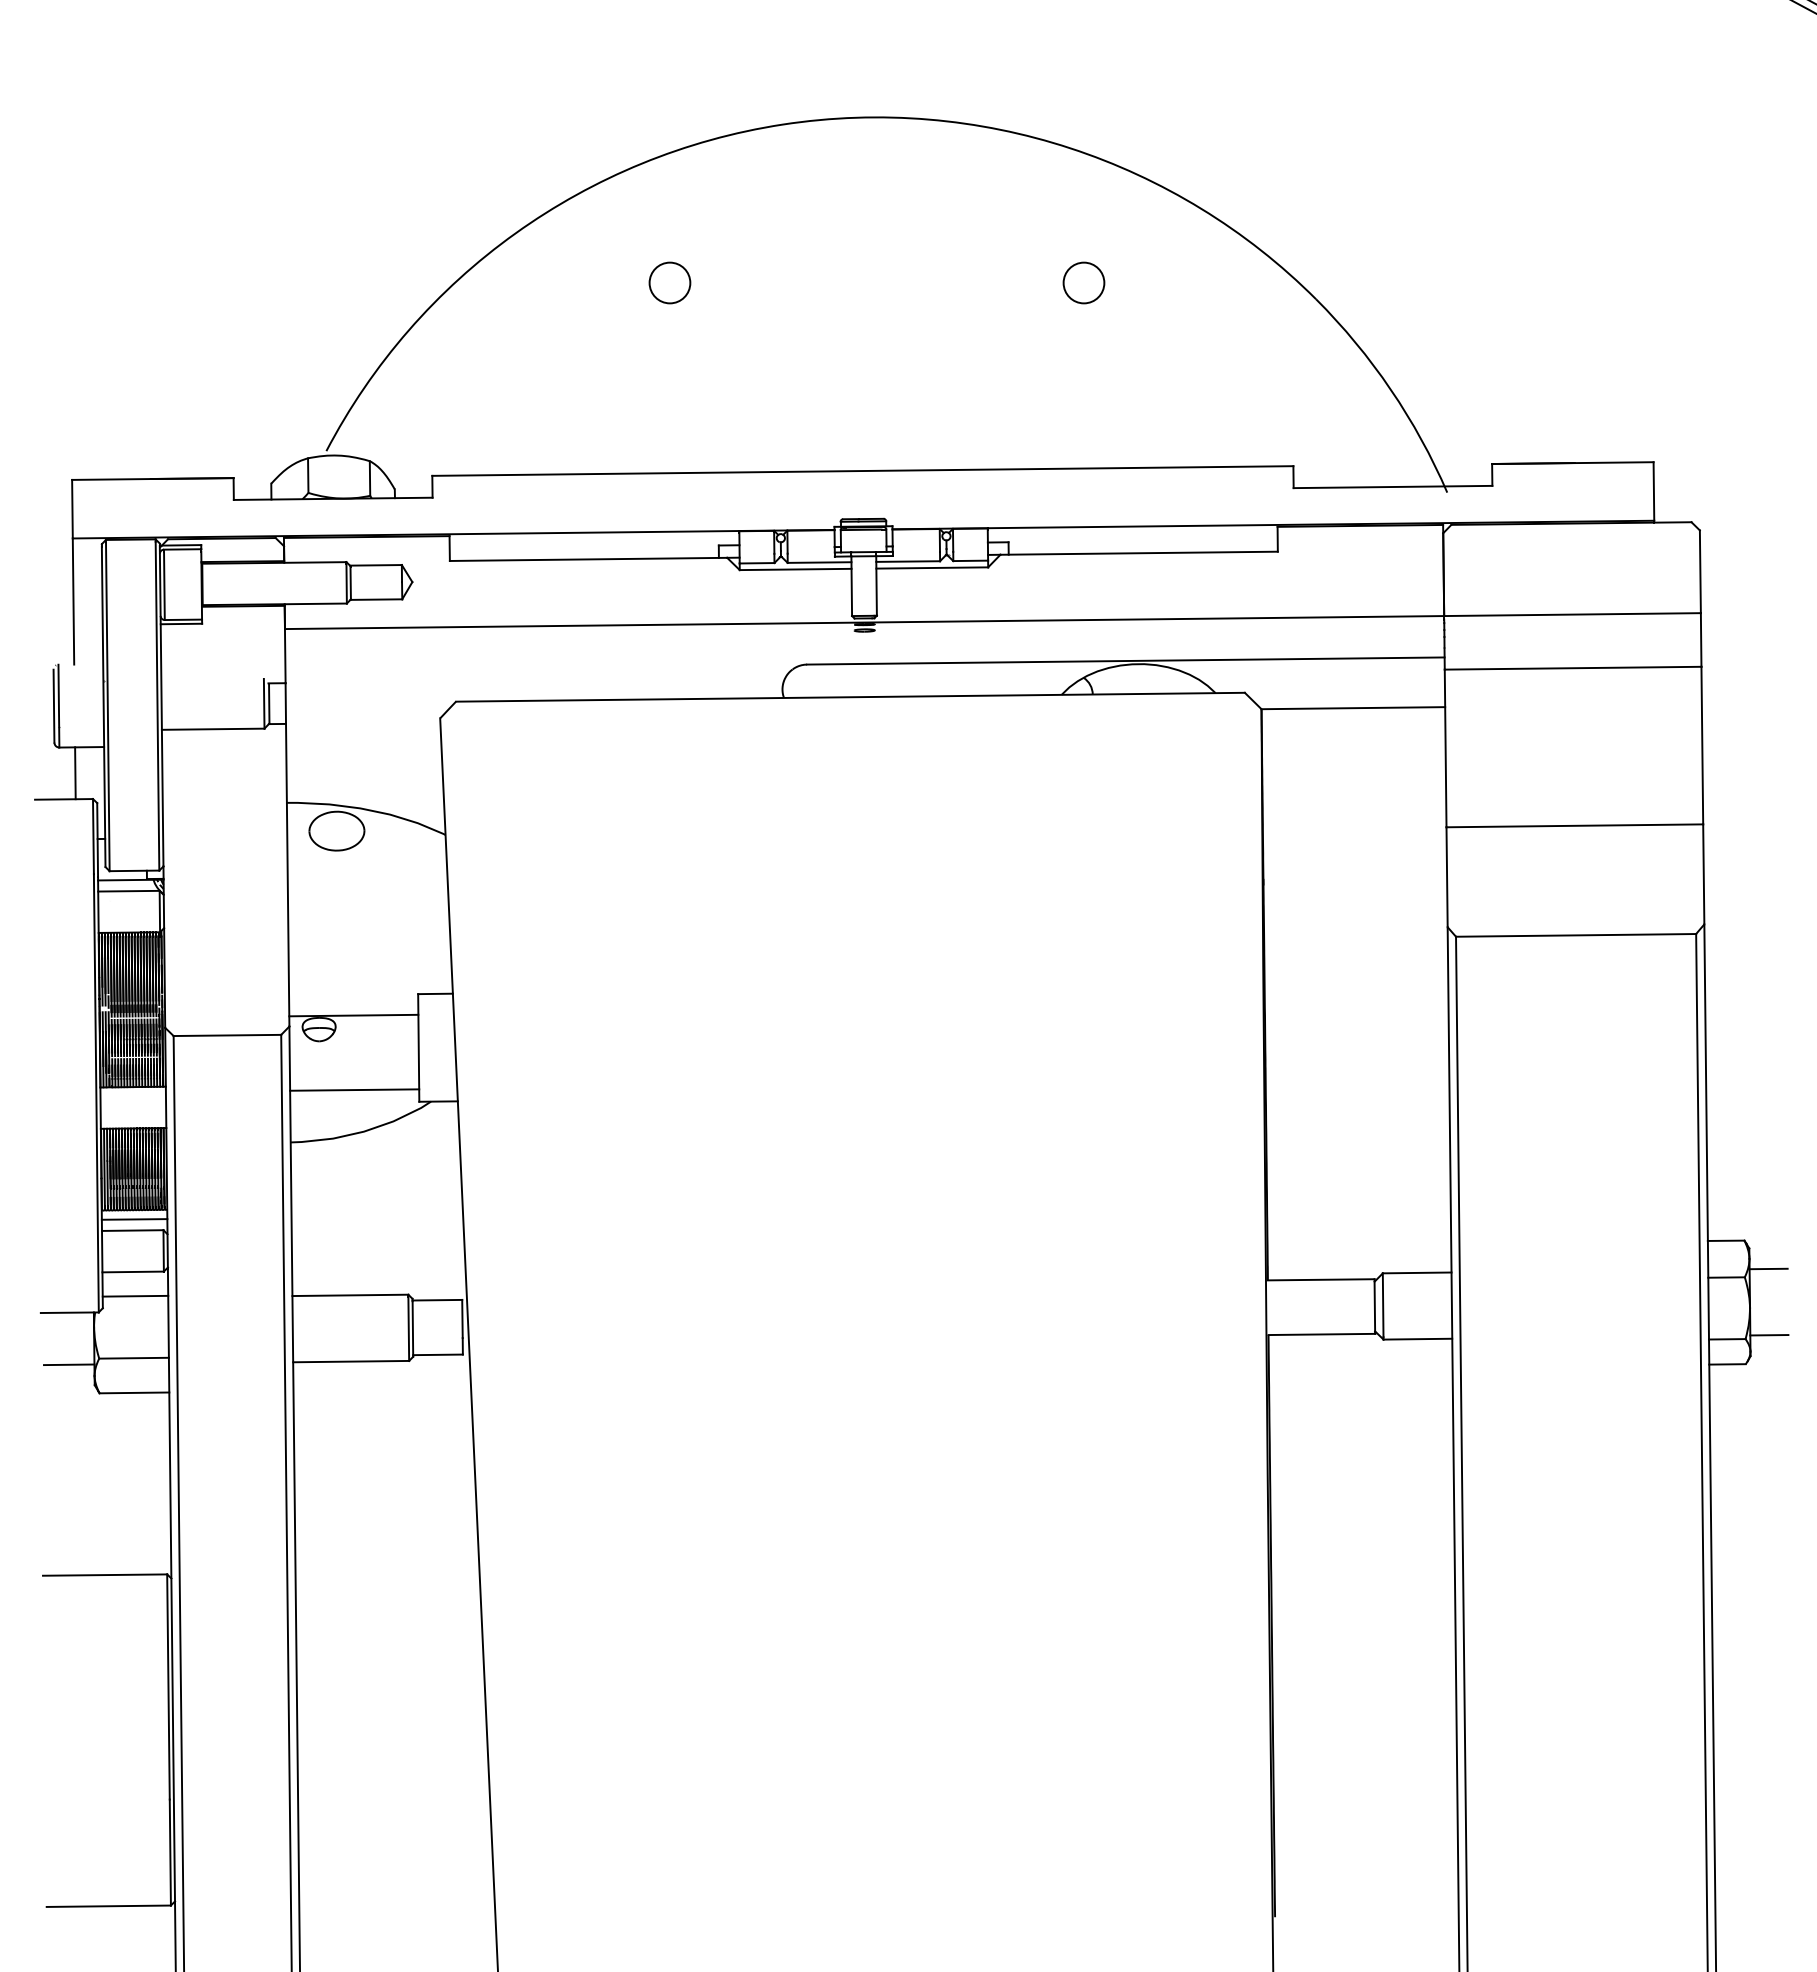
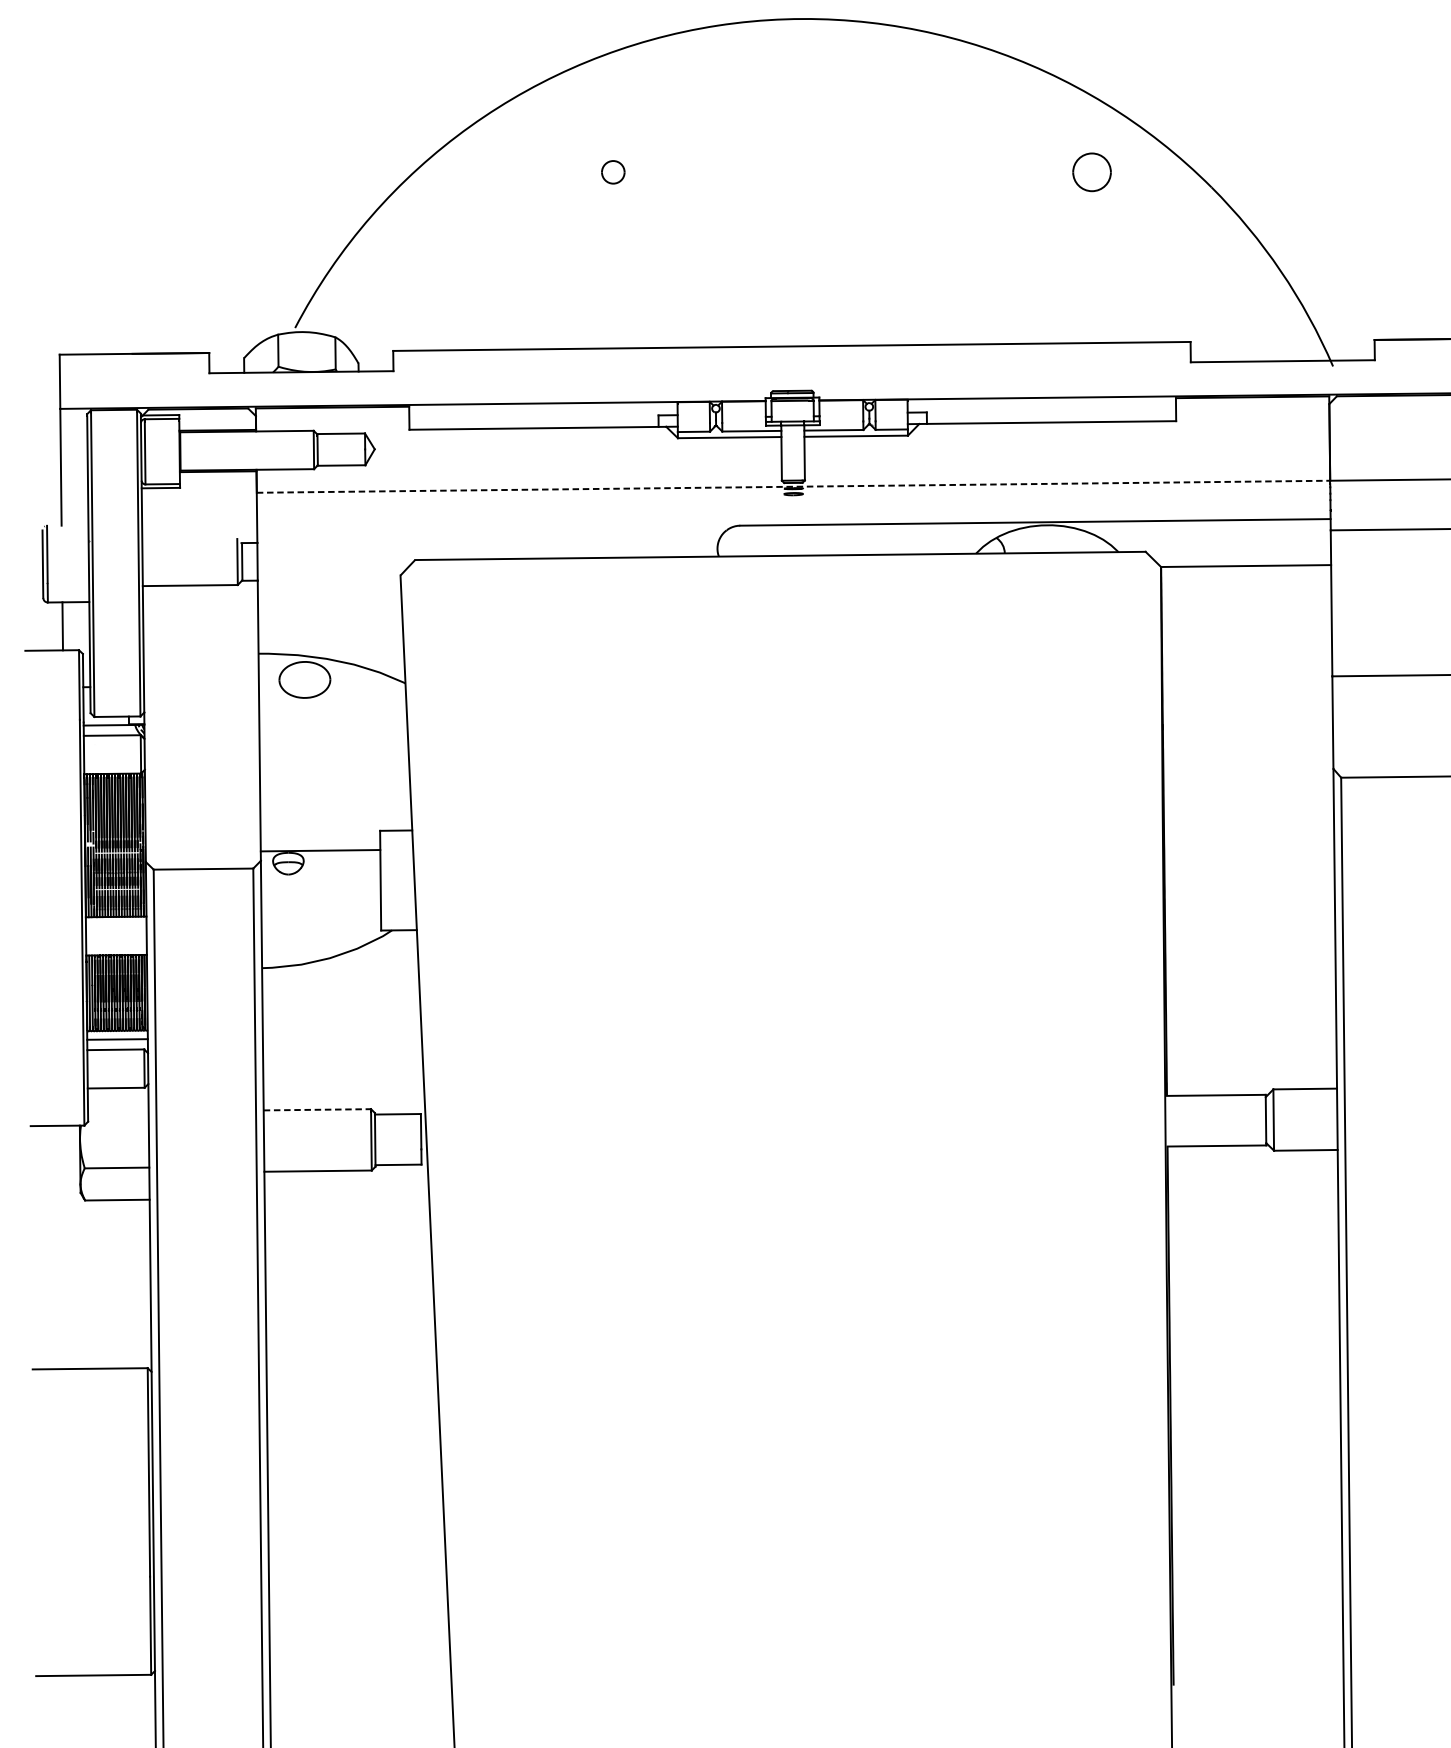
part: (669, 282) -> (612, 171), size x0.6
part: (1083, 282) -> (1091, 171), moved
line: (864, 622) -> (793, 486), solid -> dashed
line: (354, 1089) -> (321, 919), removed
line: (135, 1295) -> (118, 1109), removed
line: (350, 1295) -> (317, 1109), solid -> dashed
line: (68, 1364) -> (56, 1173), removed

